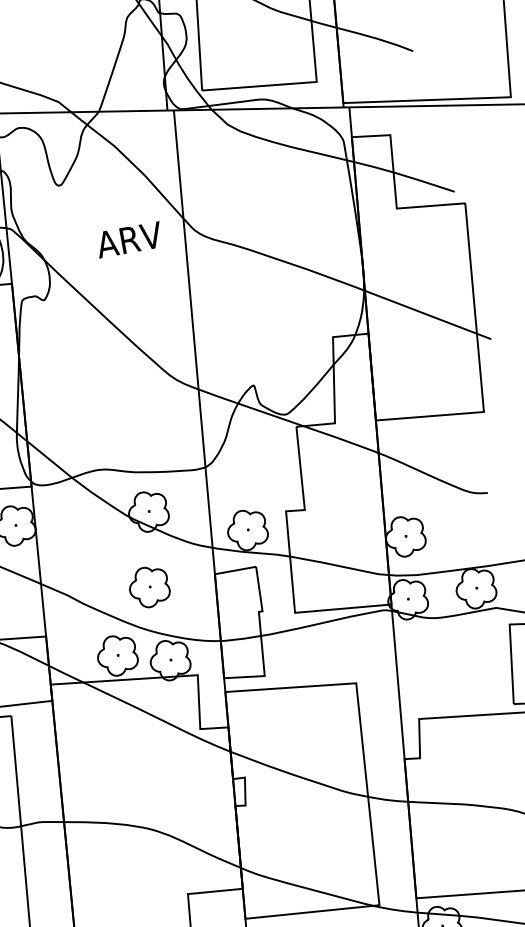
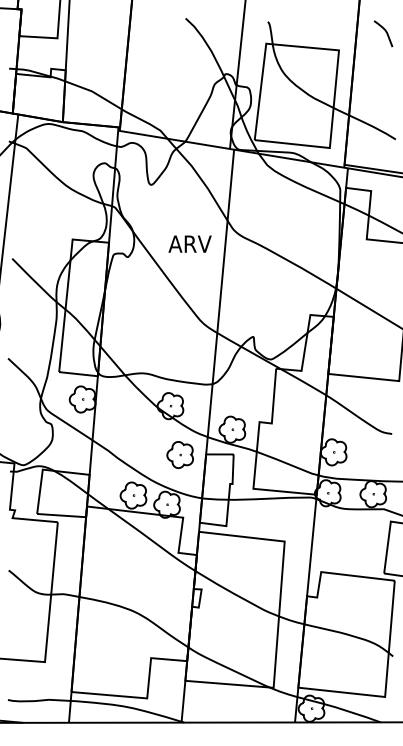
text: (128, 239) -> (189, 243), moved
part: (148, 586) -> (179, 454), moved

